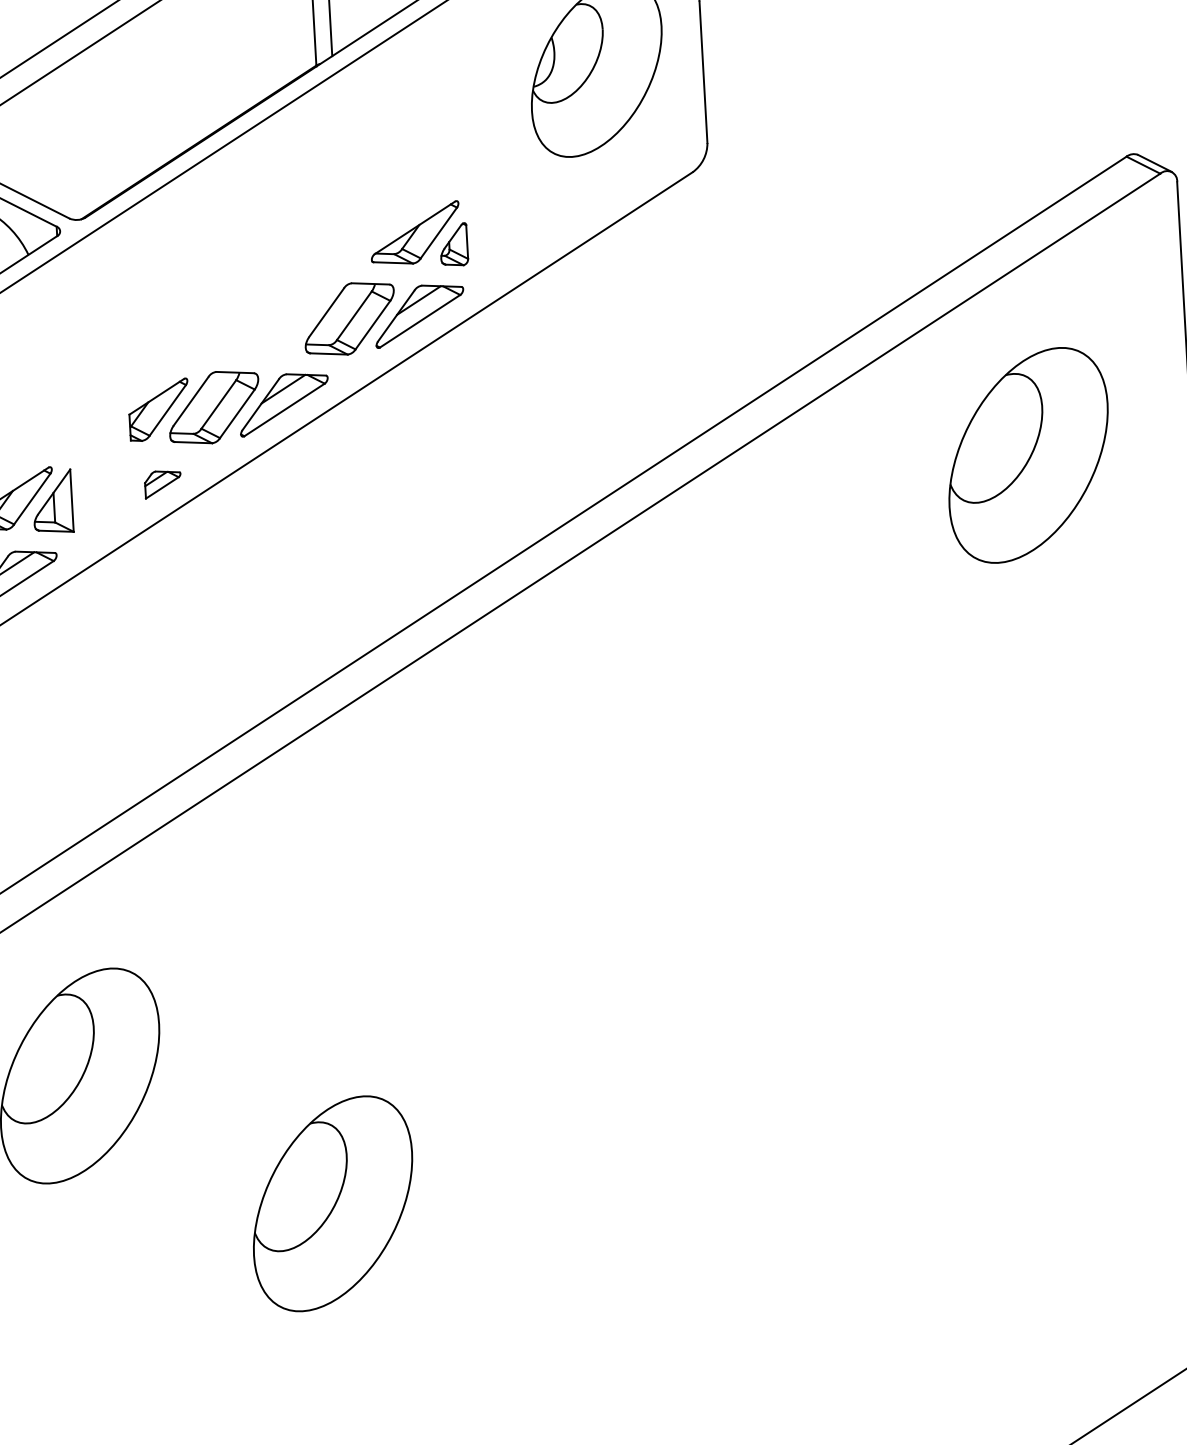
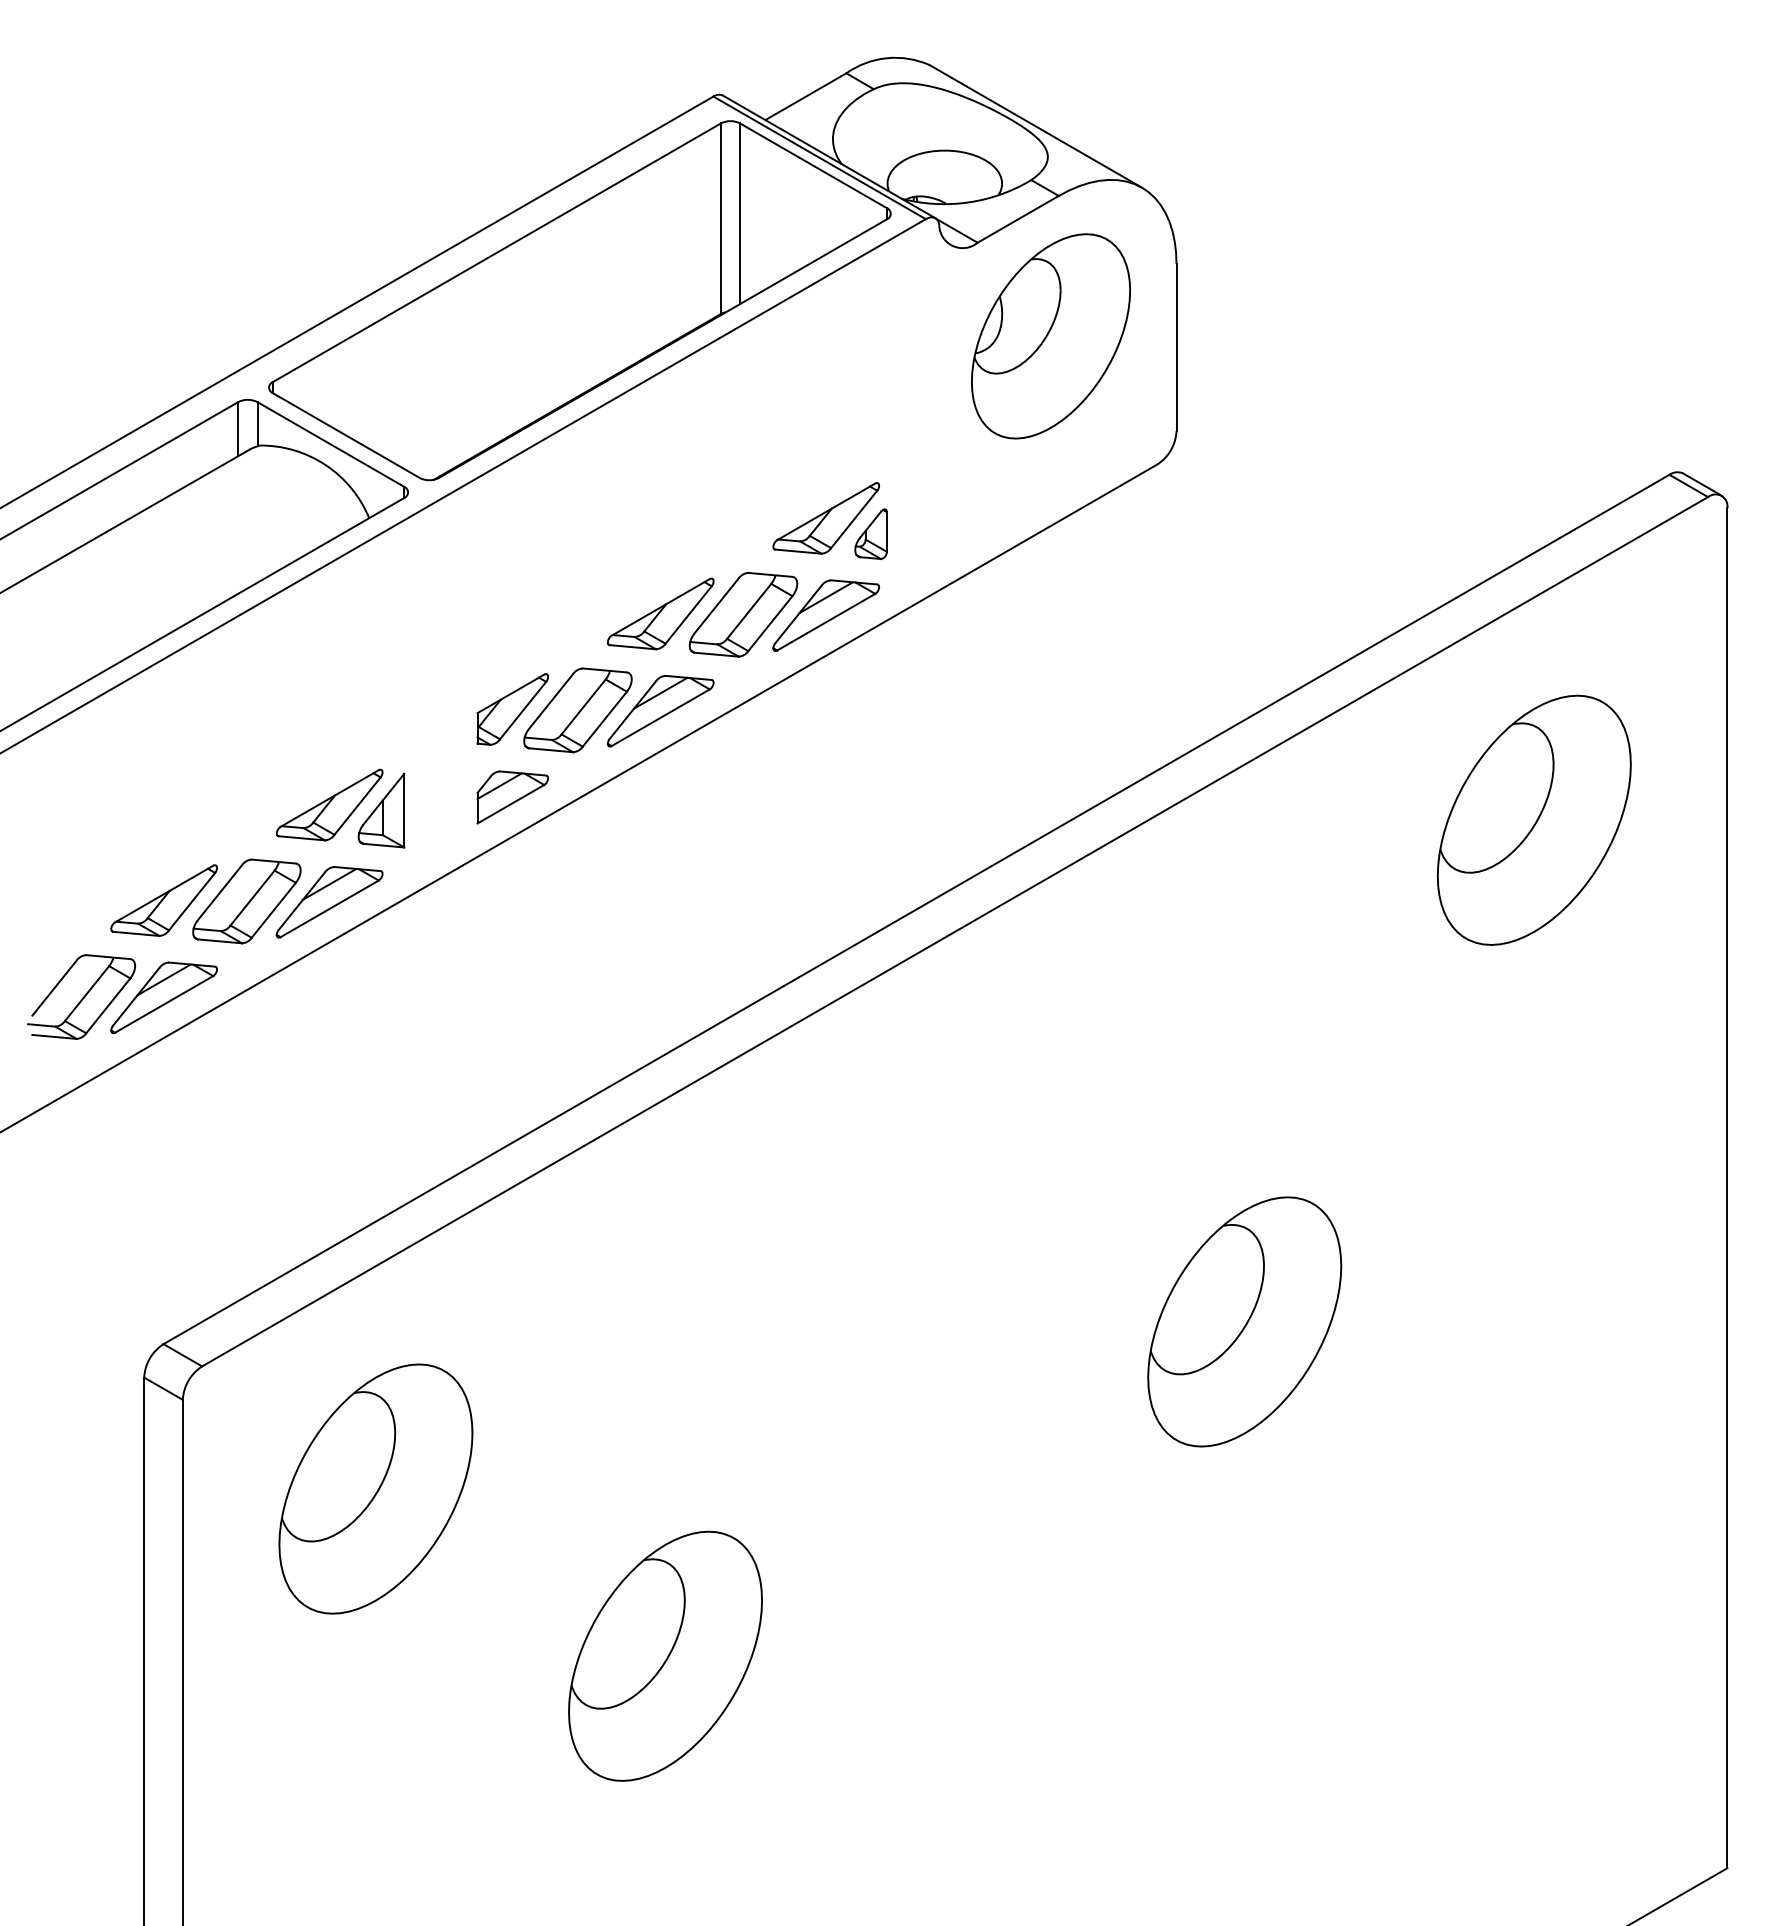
part: (279, 321) -> (660, 613), added
part: (162, 484) -> (512, 797), size x1.67
part: (807, 893) -> (1244, 1321), added

